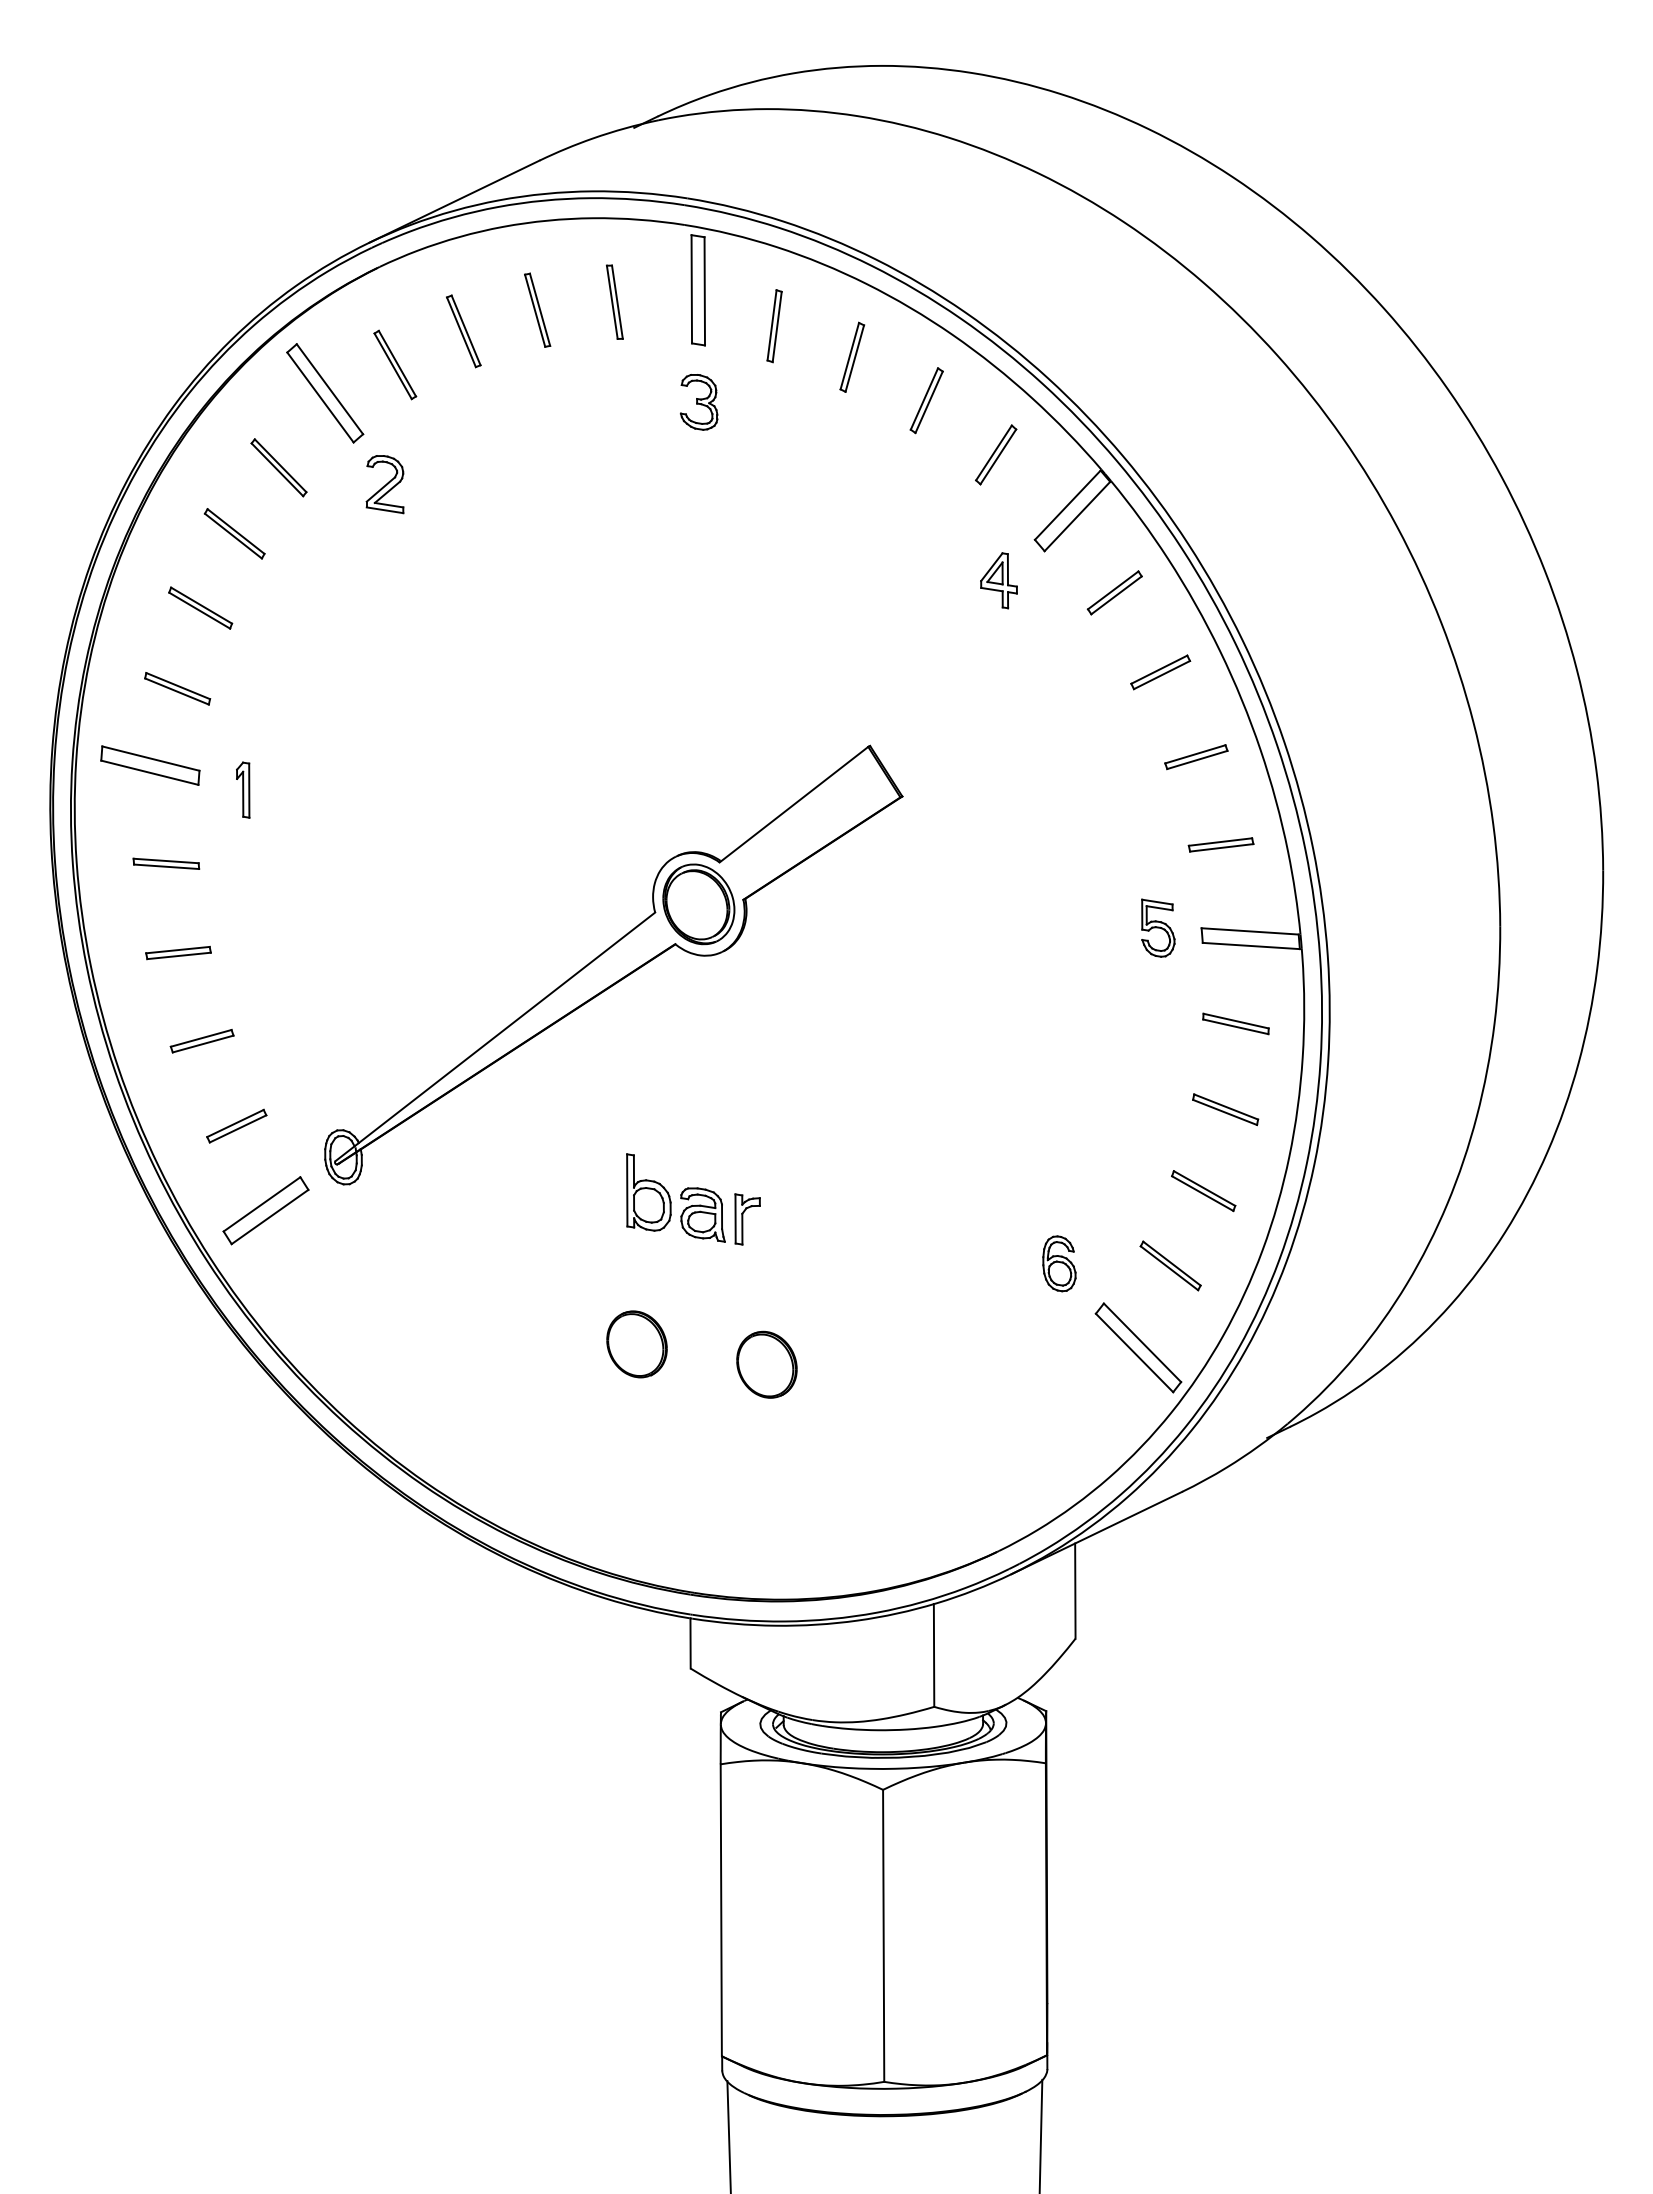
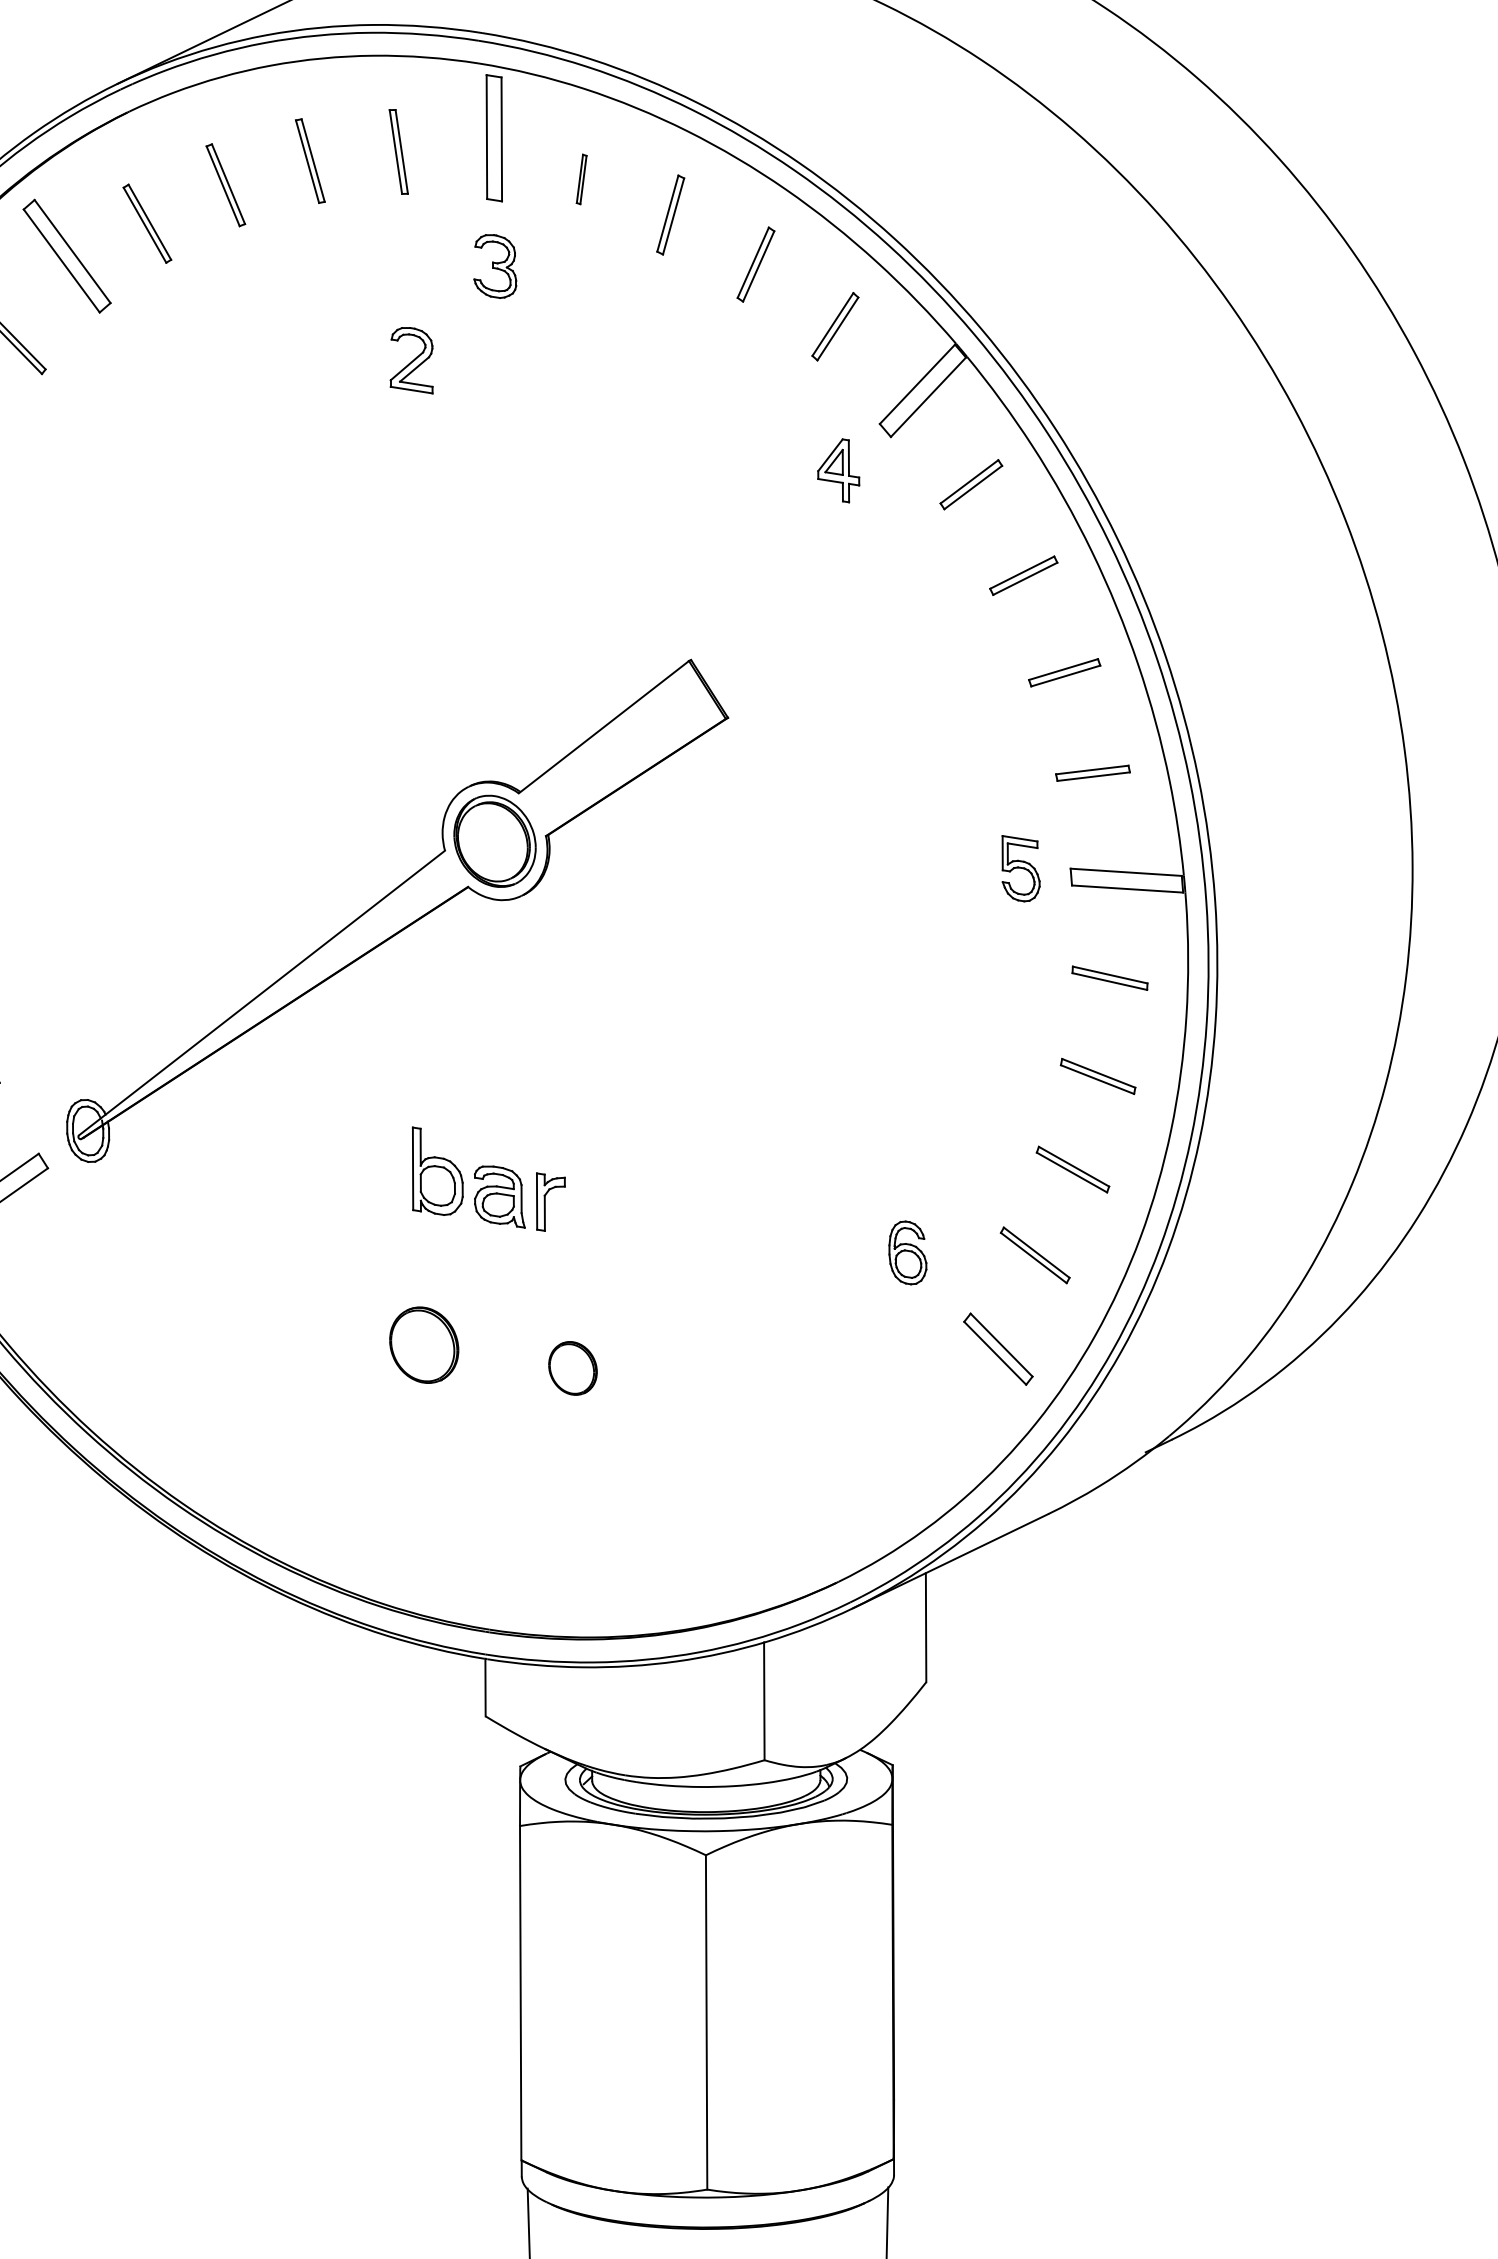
part: (774, 326) -> (581, 179), size x0.6
part: (384, 484) -> (411, 360), moved
part: (1138, 1347) -> (998, 1348), size x0.7
part: (766, 1364) -> (572, 1368), size x0.7

